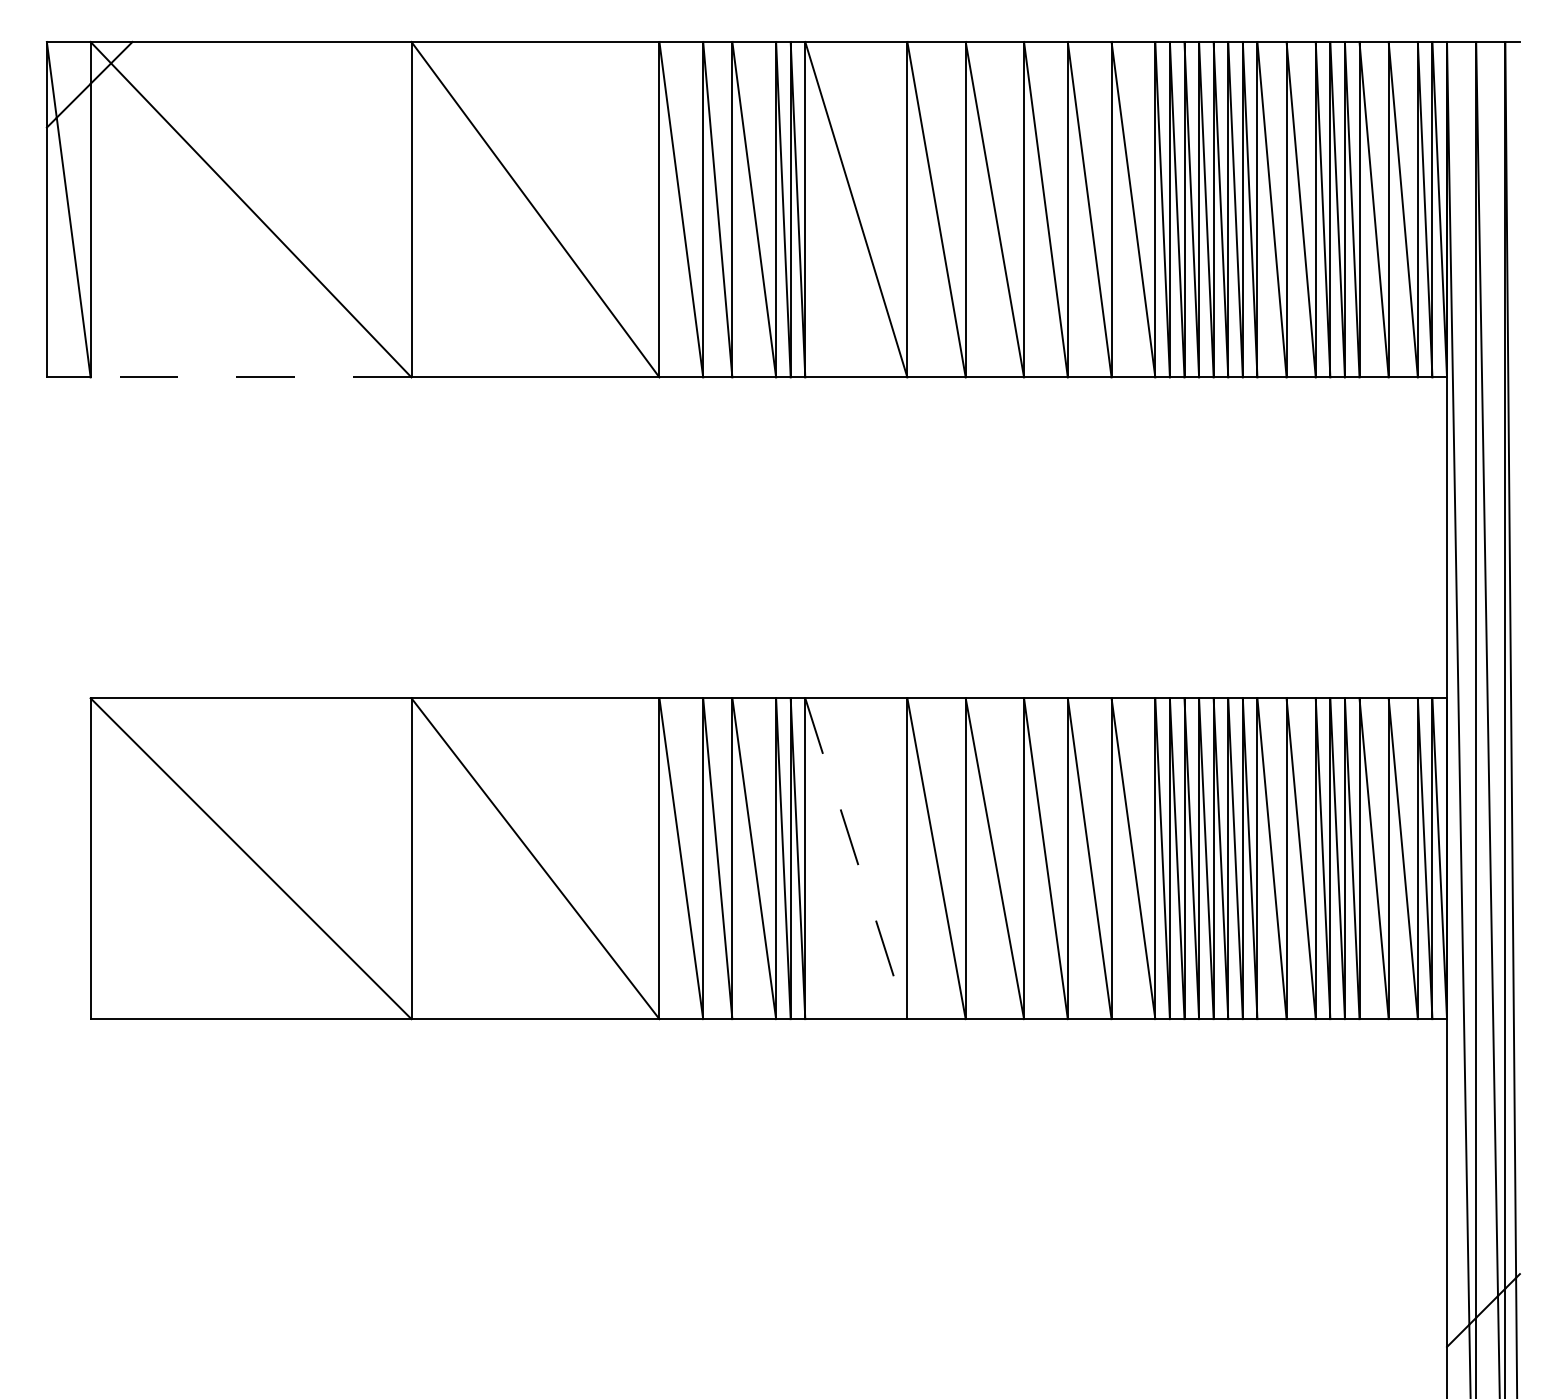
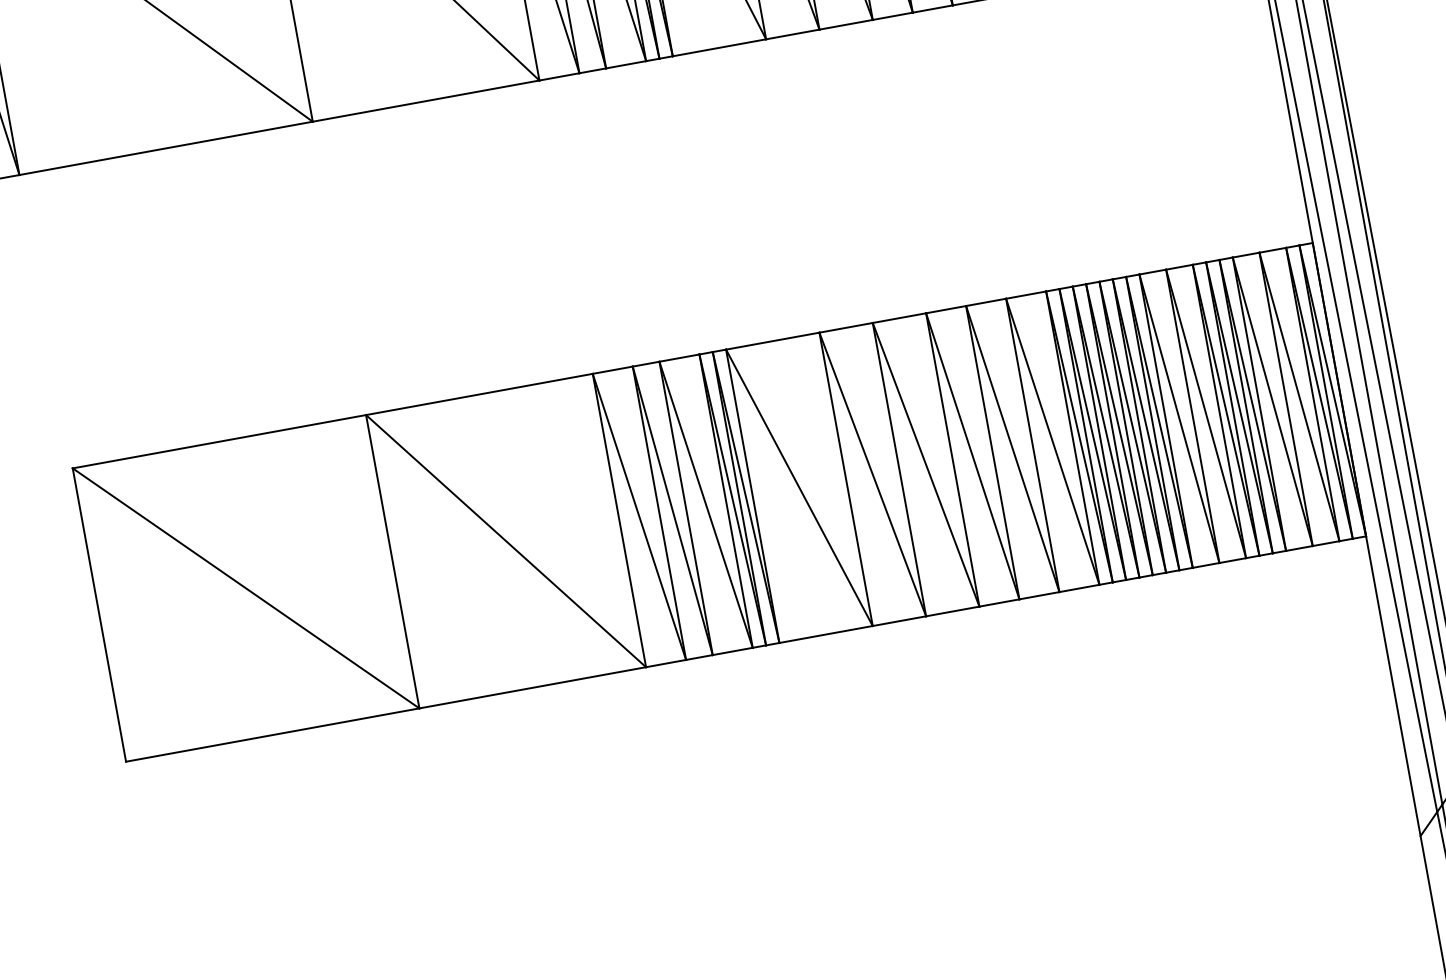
line: (250, 377) -> (165, 148), dashed -> solid
line: (856, 859) -> (799, 488), dashed -> solid

